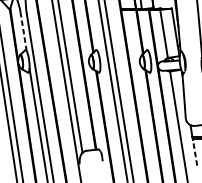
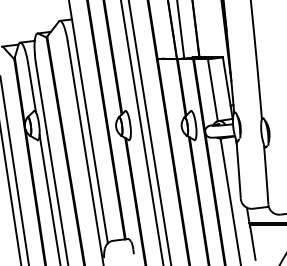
line: (23, 31) -> (31, 87), dashed -> solid
line: (194, 152) -> (252, 242), dashed -> solid

